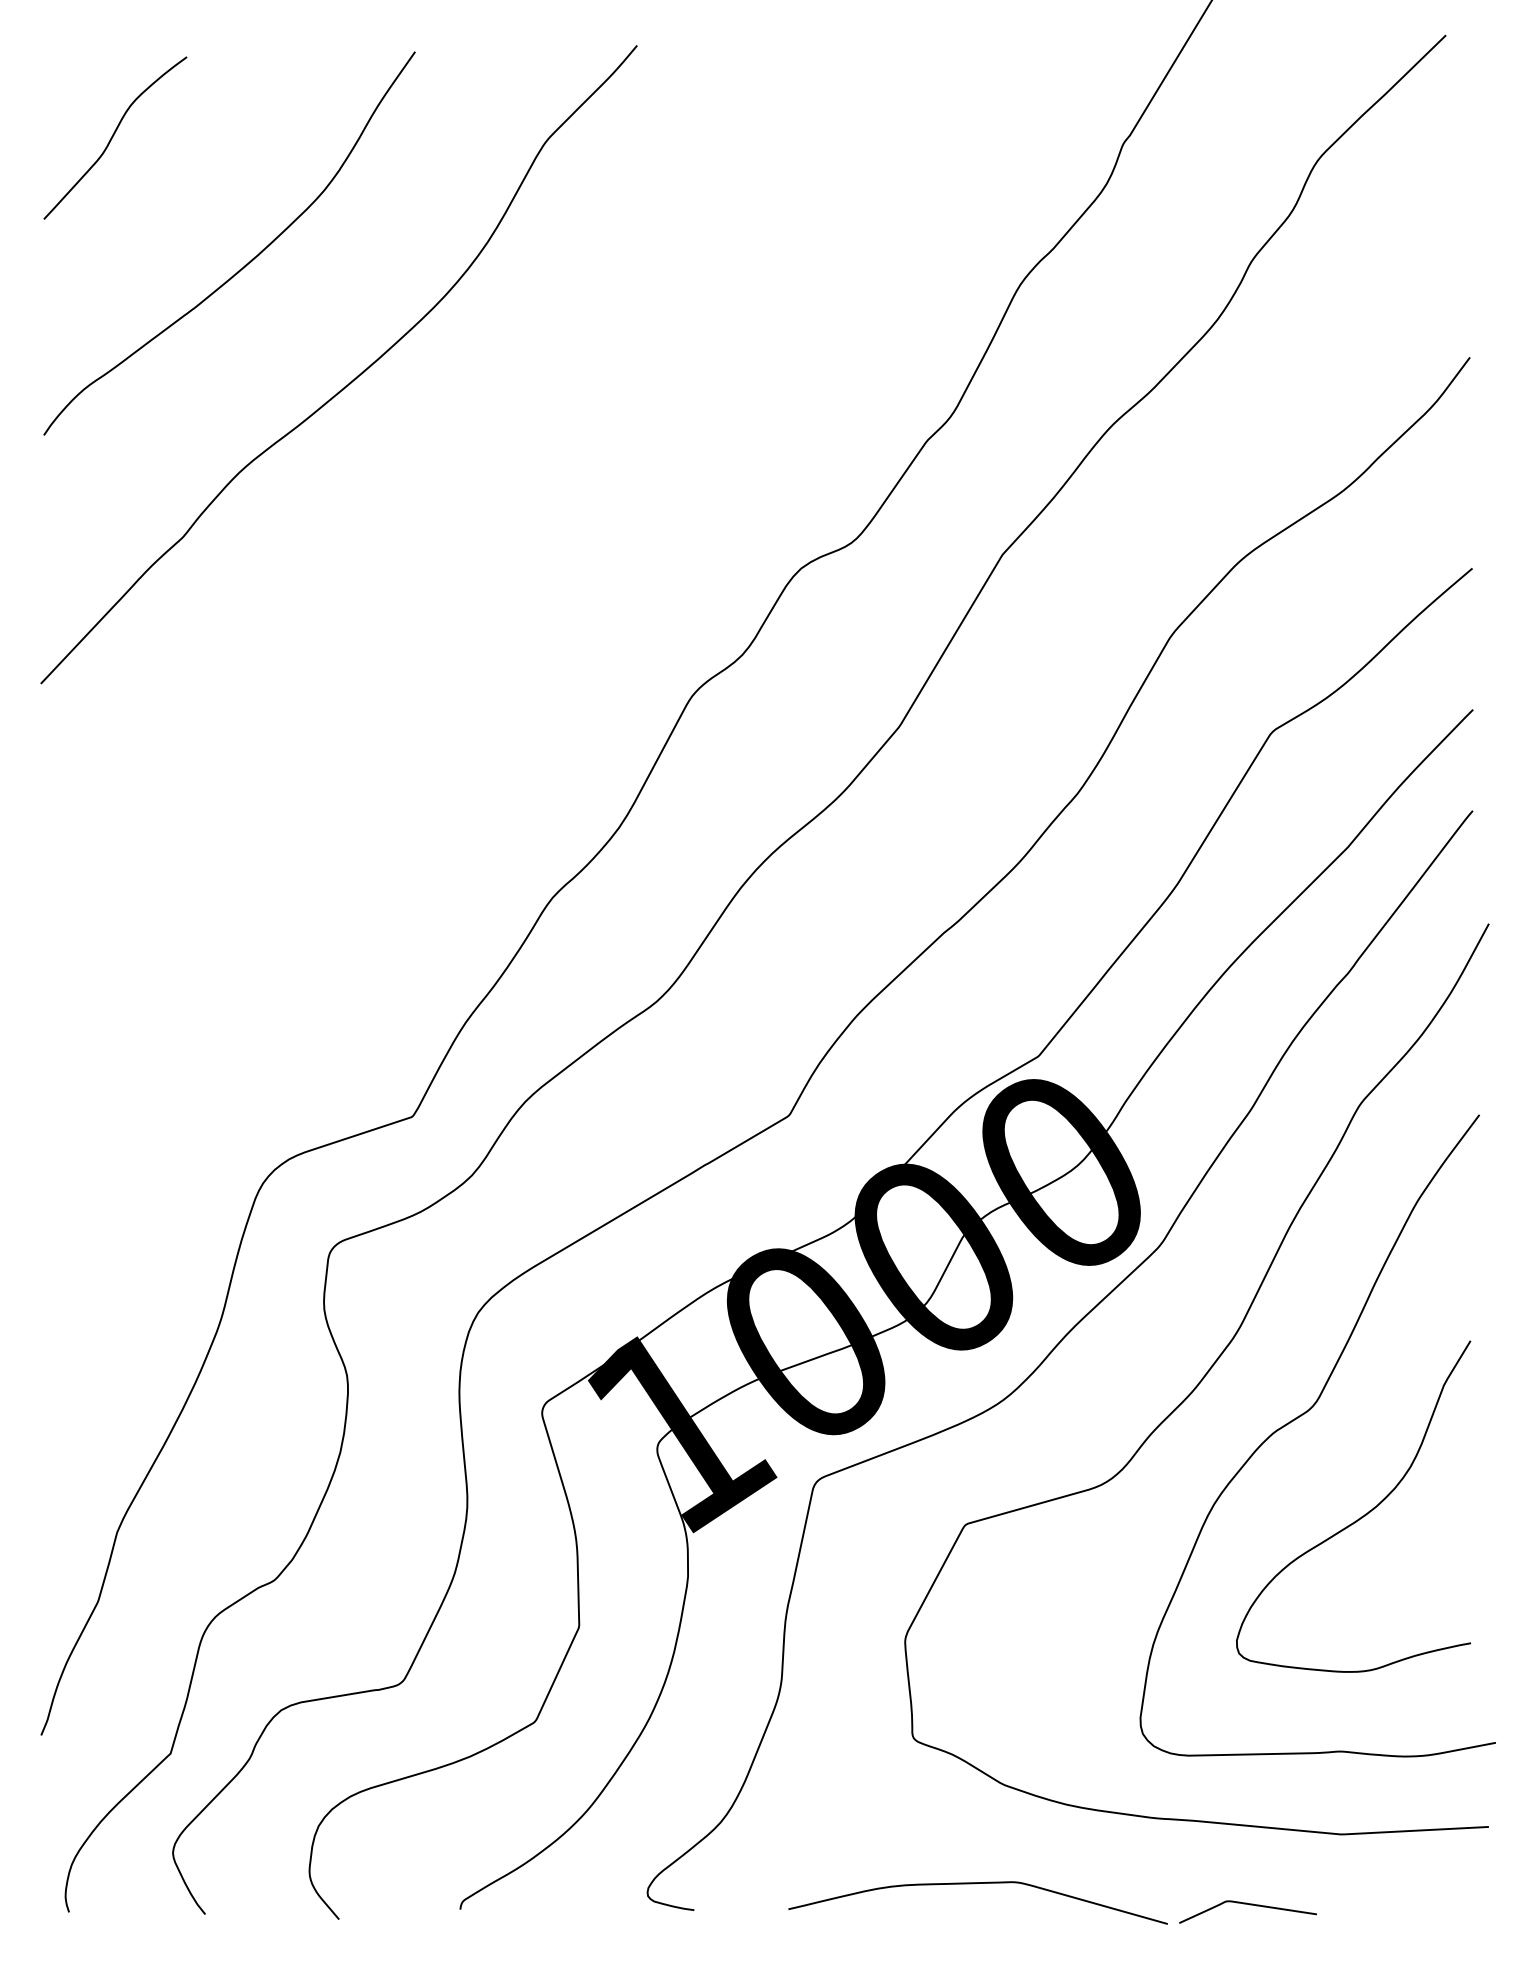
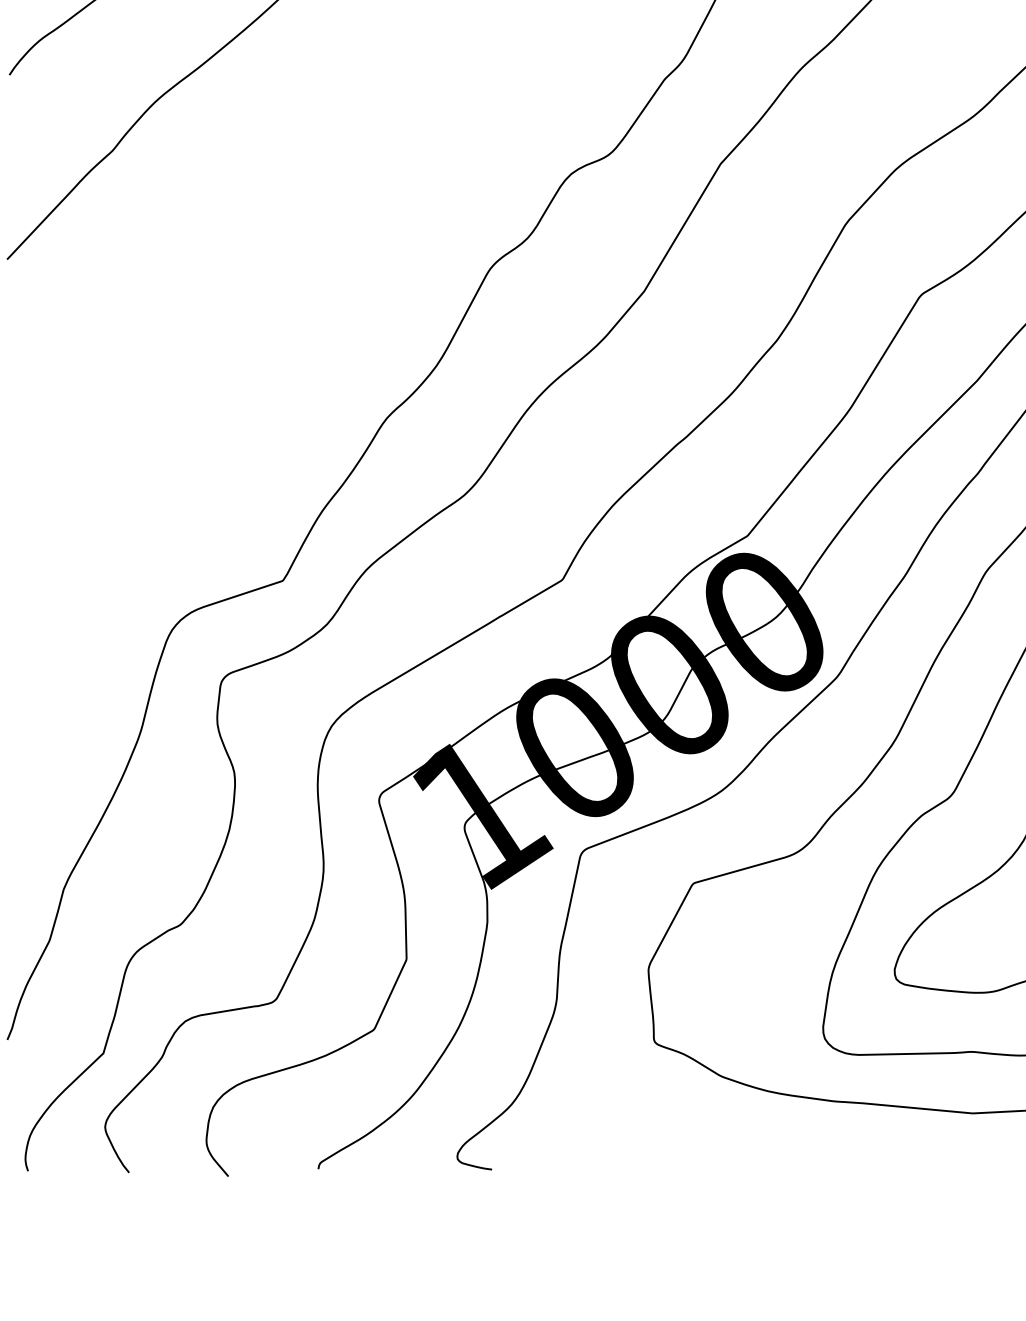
curve: (974, 1884) -> (699, 1150), removed
curve: (1249, 1905) -> (904, 1166), removed

